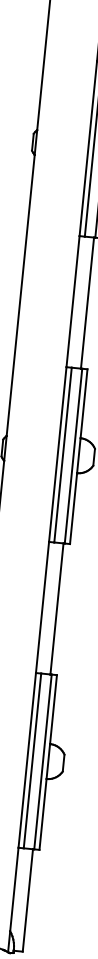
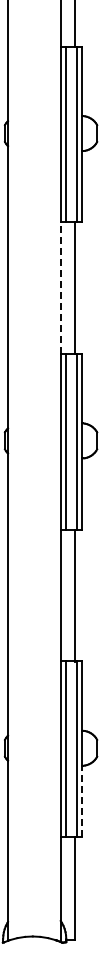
line: (72, 301) -> (60, 288), solid -> dashed
line: (42, 814) -> (81, 801), solid -> dashed

